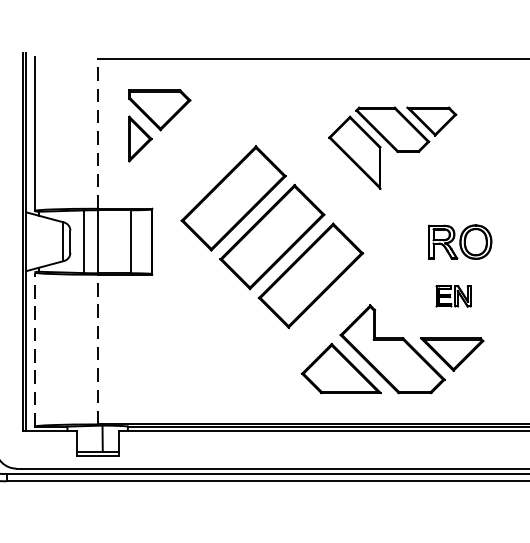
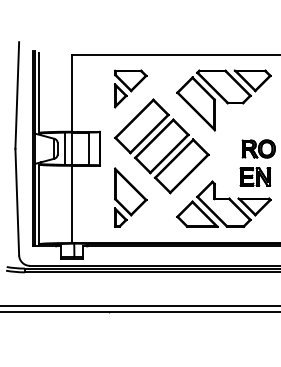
part: (159, 124) -> (130, 88), moved
line: (97, 134) -> (71, 93), dashed -> solid
part: (391, 148) -> (223, 100), size x1.43
part: (453, 295) -> (255, 176), size x1.67
part: (211, 336) -> (130, 197), added
line: (35, 349) -> (39, 204), dashed -> solid
line: (97, 349) -> (71, 204), dashed -> solid

